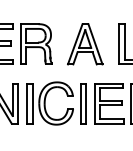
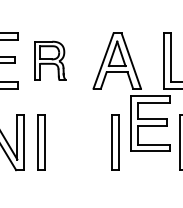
part: (36, 43) -> (50, 60), size x0.7
part: (45, 103) -> (62, 142), removed
part: (109, 103) -> (150, 123), moved

